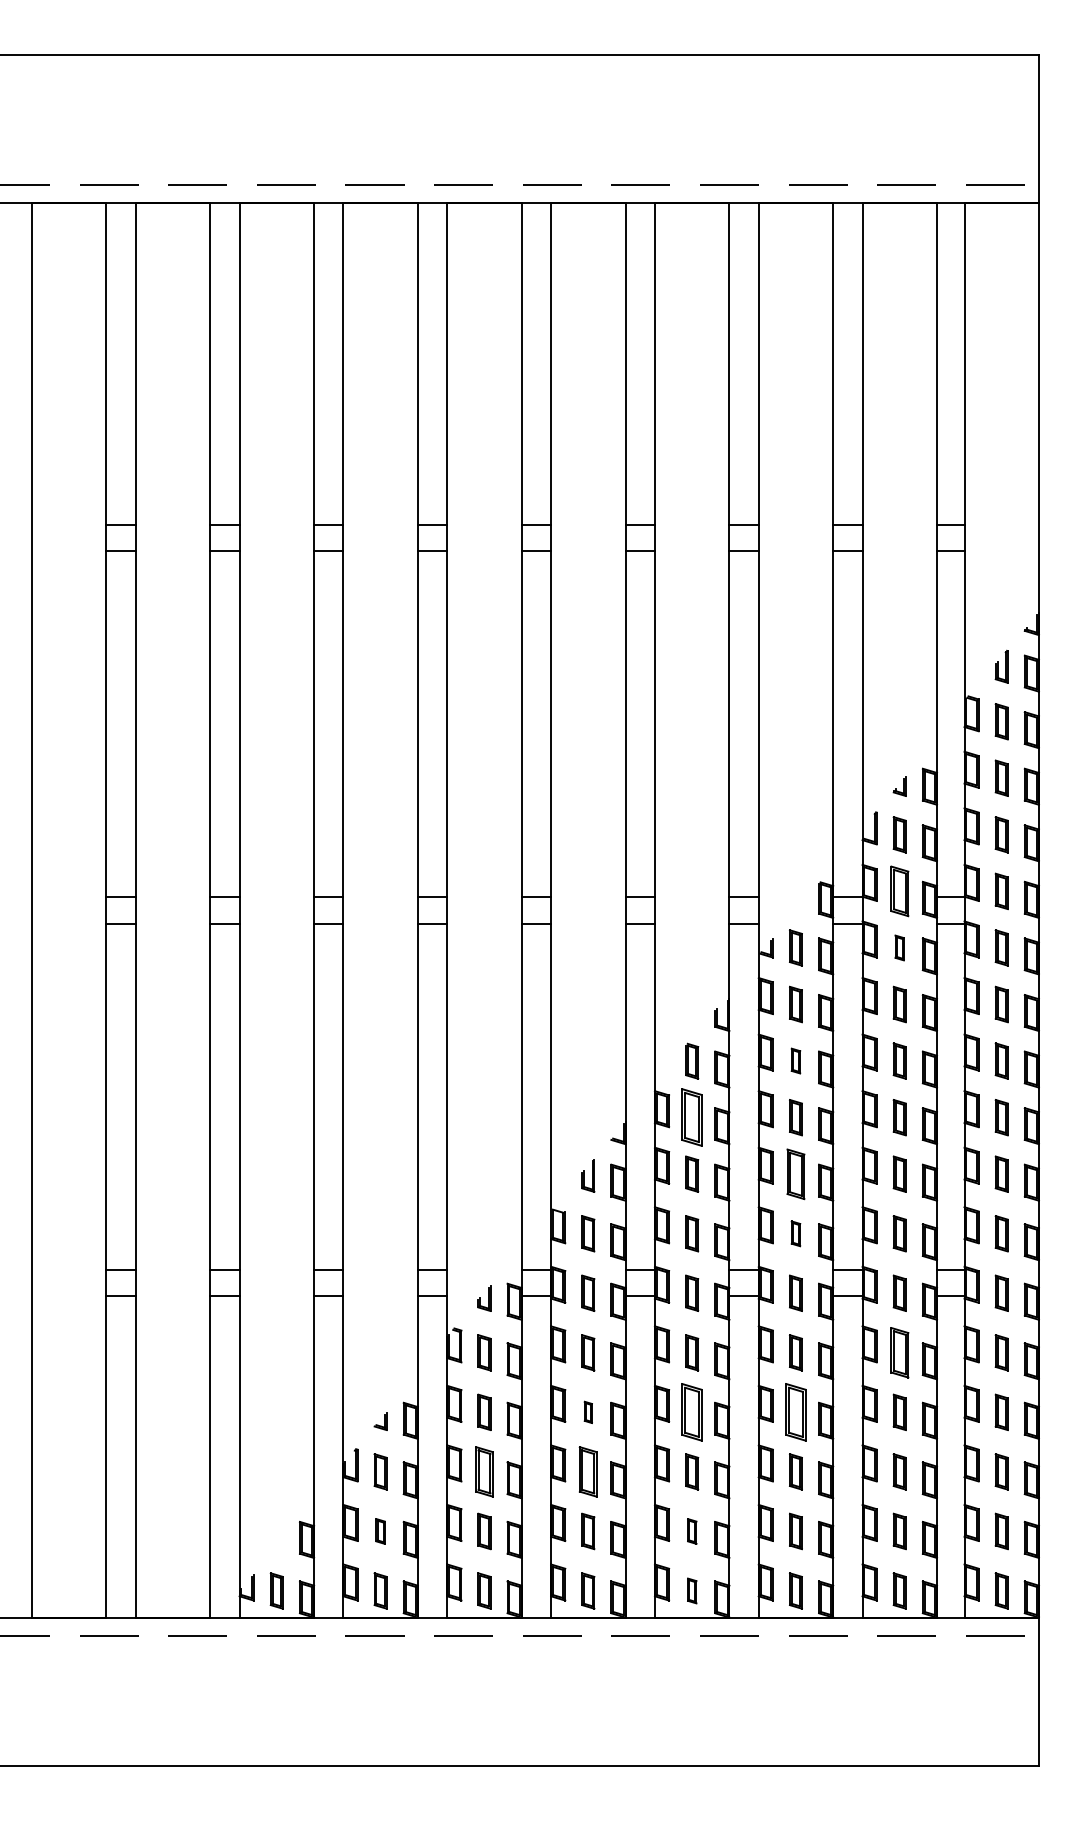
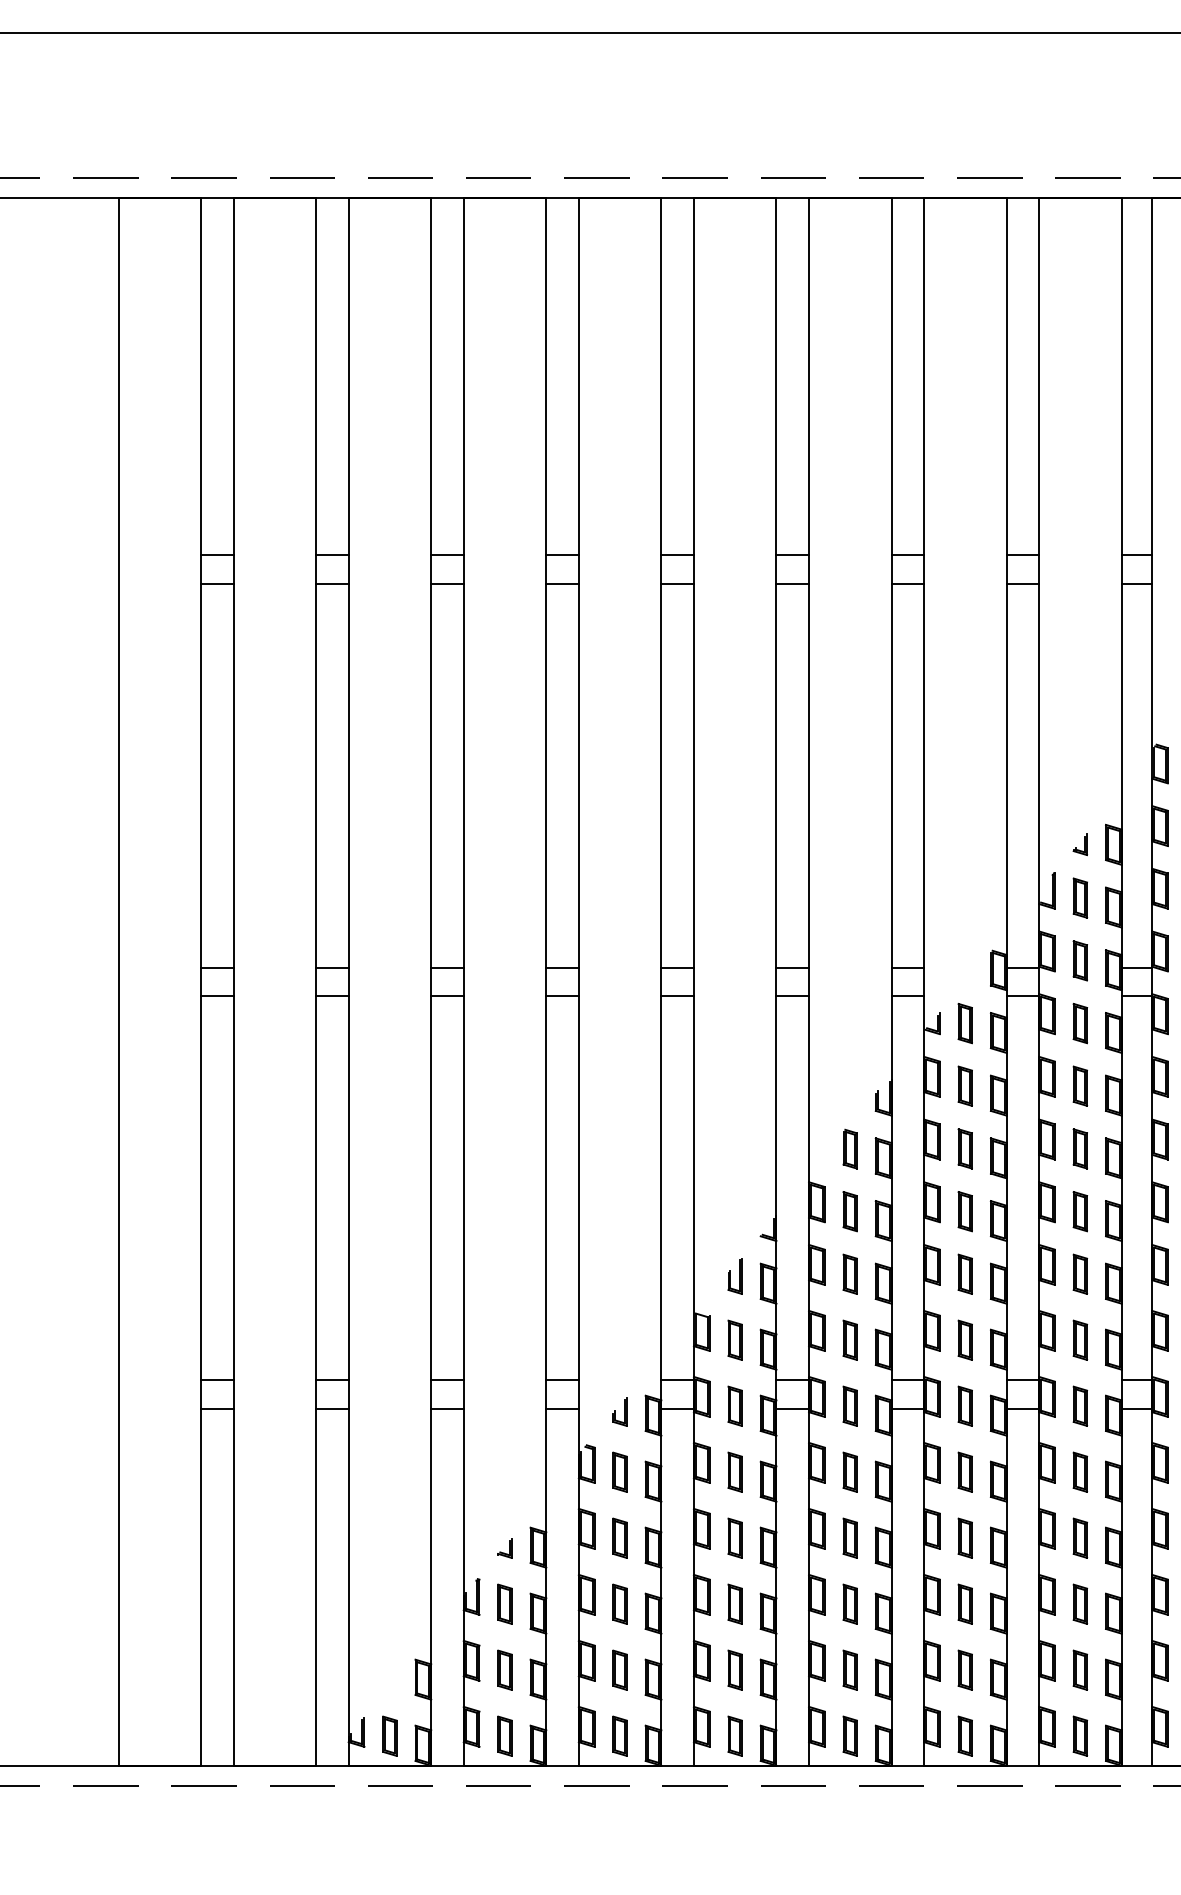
part: (899, 891) -> (1080, 960), size x0.71
part: (899, 947) -> (1080, 1023), size x1.43
part: (795, 1060) -> (964, 1148), size x1.43
part: (692, 1117) -> (850, 1211), size x0.62
part: (795, 1173) -> (964, 1273), size x0.71
part: (795, 1233) -> (964, 1340), size x1.43
part: (899, 1352) -> (1080, 1471), size x0.71
part: (588, 1412) -> (735, 1538), size x1.67
part: (692, 1412) -> (850, 1538), size x0.62
part: (795, 1412) -> (964, 1538), size x0.62
part: (484, 1471) -> (620, 1603), size x0.71
part: (588, 1471) -> (735, 1603), size x0.71
part: (380, 1531) -> (504, 1670), size x1.43
part: (692, 1531) -> (850, 1670), size x1.43
part: (692, 1590) -> (850, 1735), size x1.43

